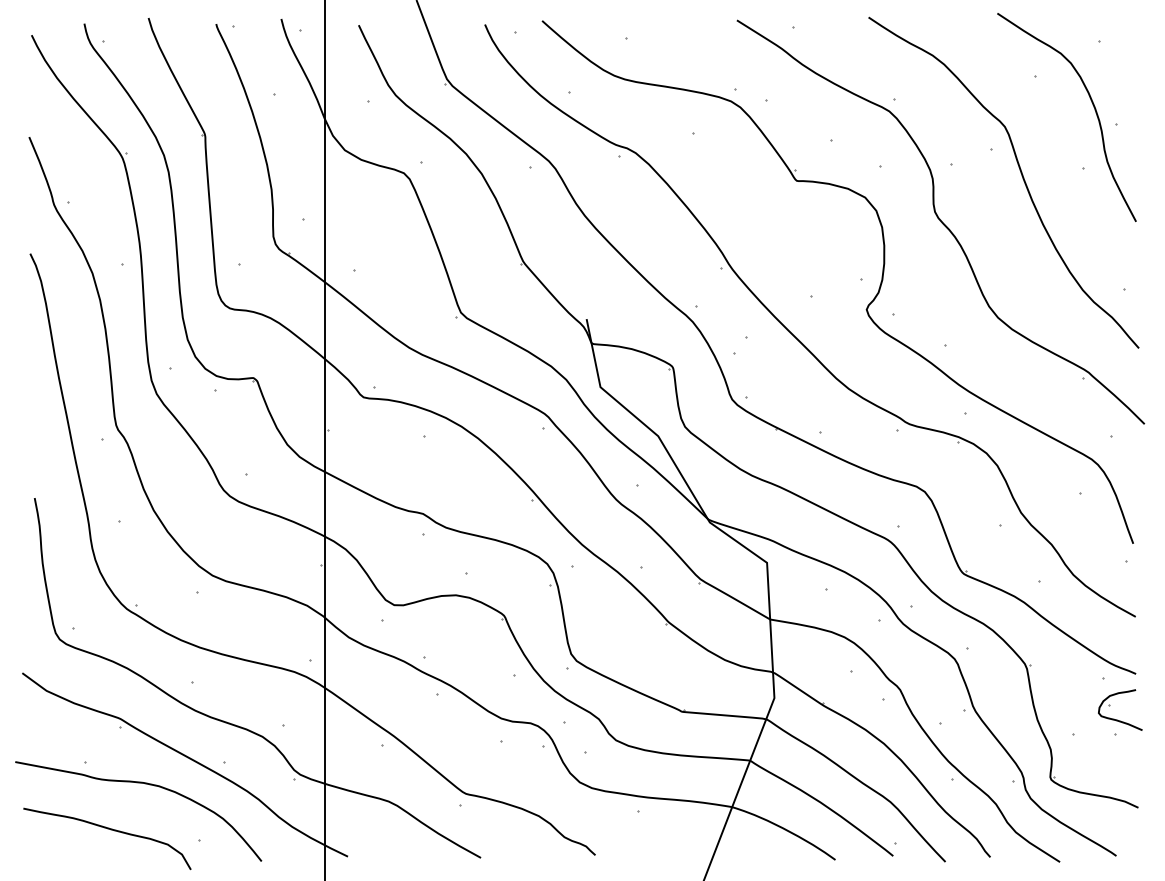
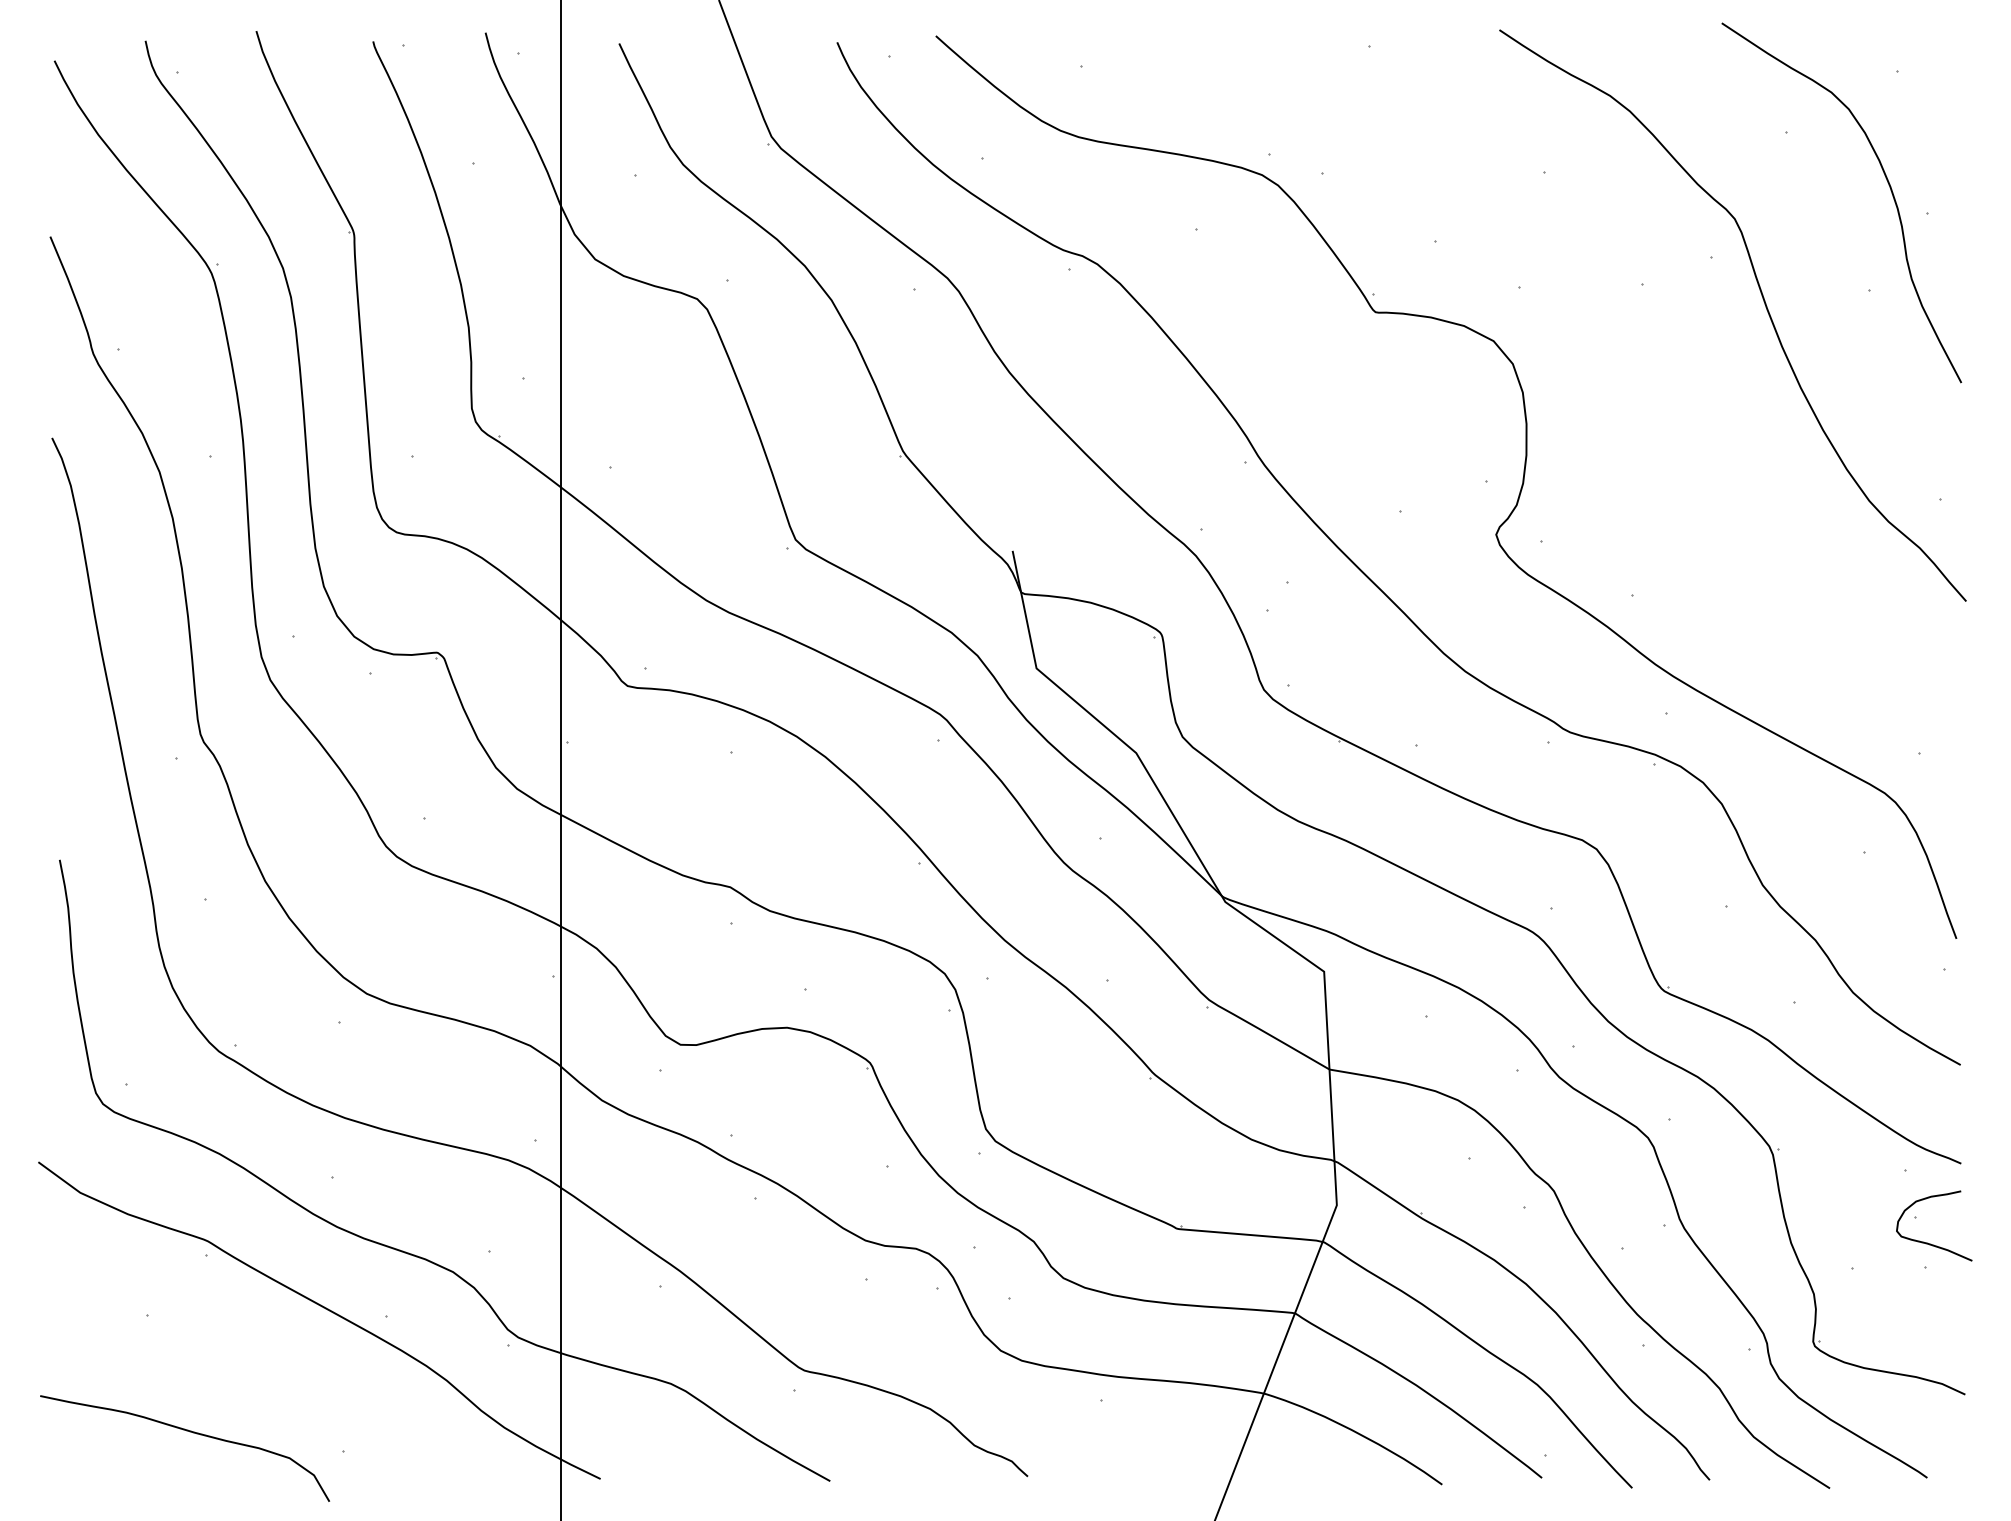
part: (940, 221) -> (1623, 382), removed
curve: (145, 784) -> (251, 1354), removed

